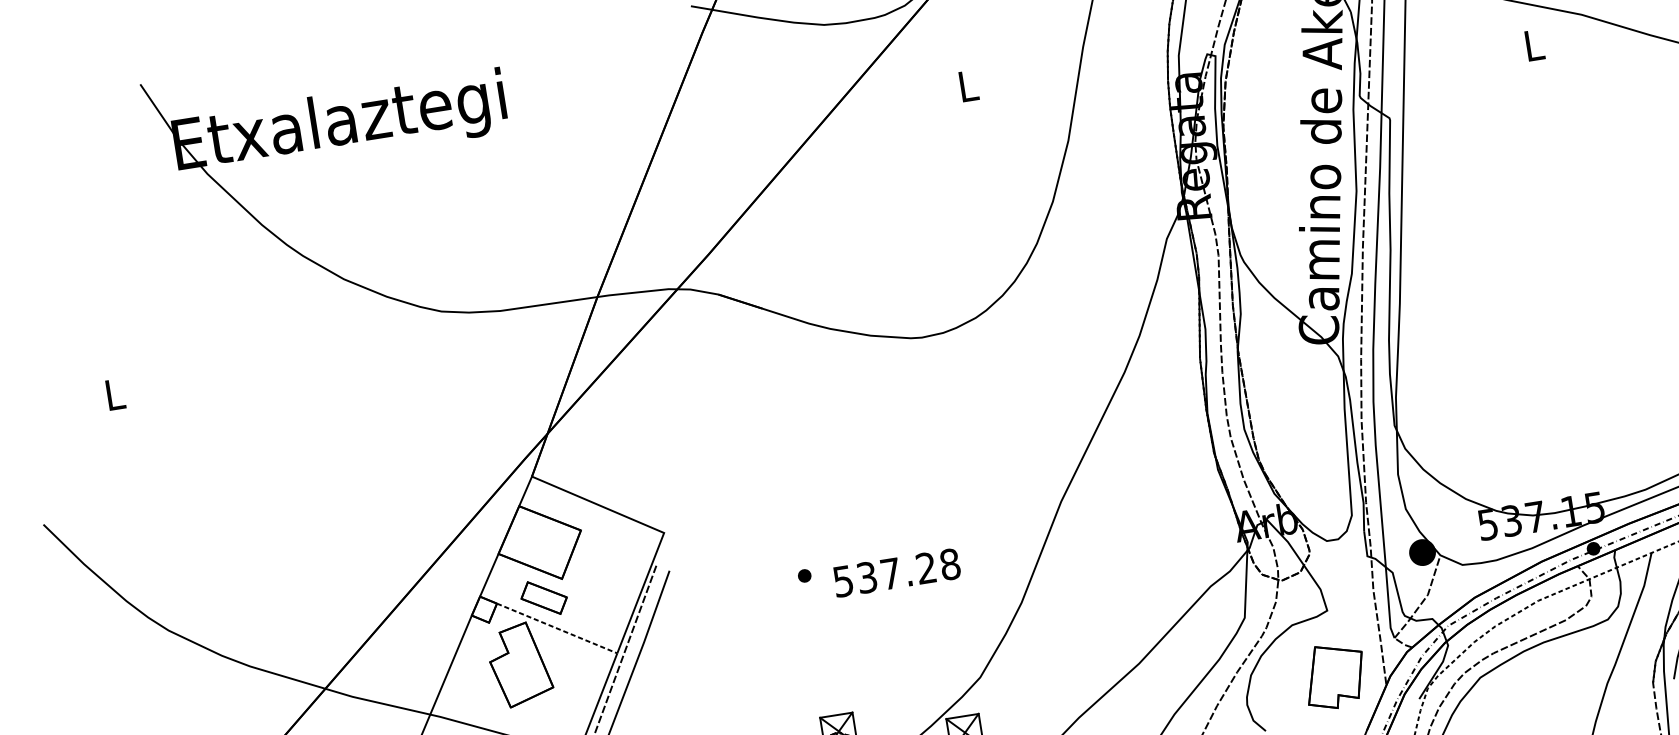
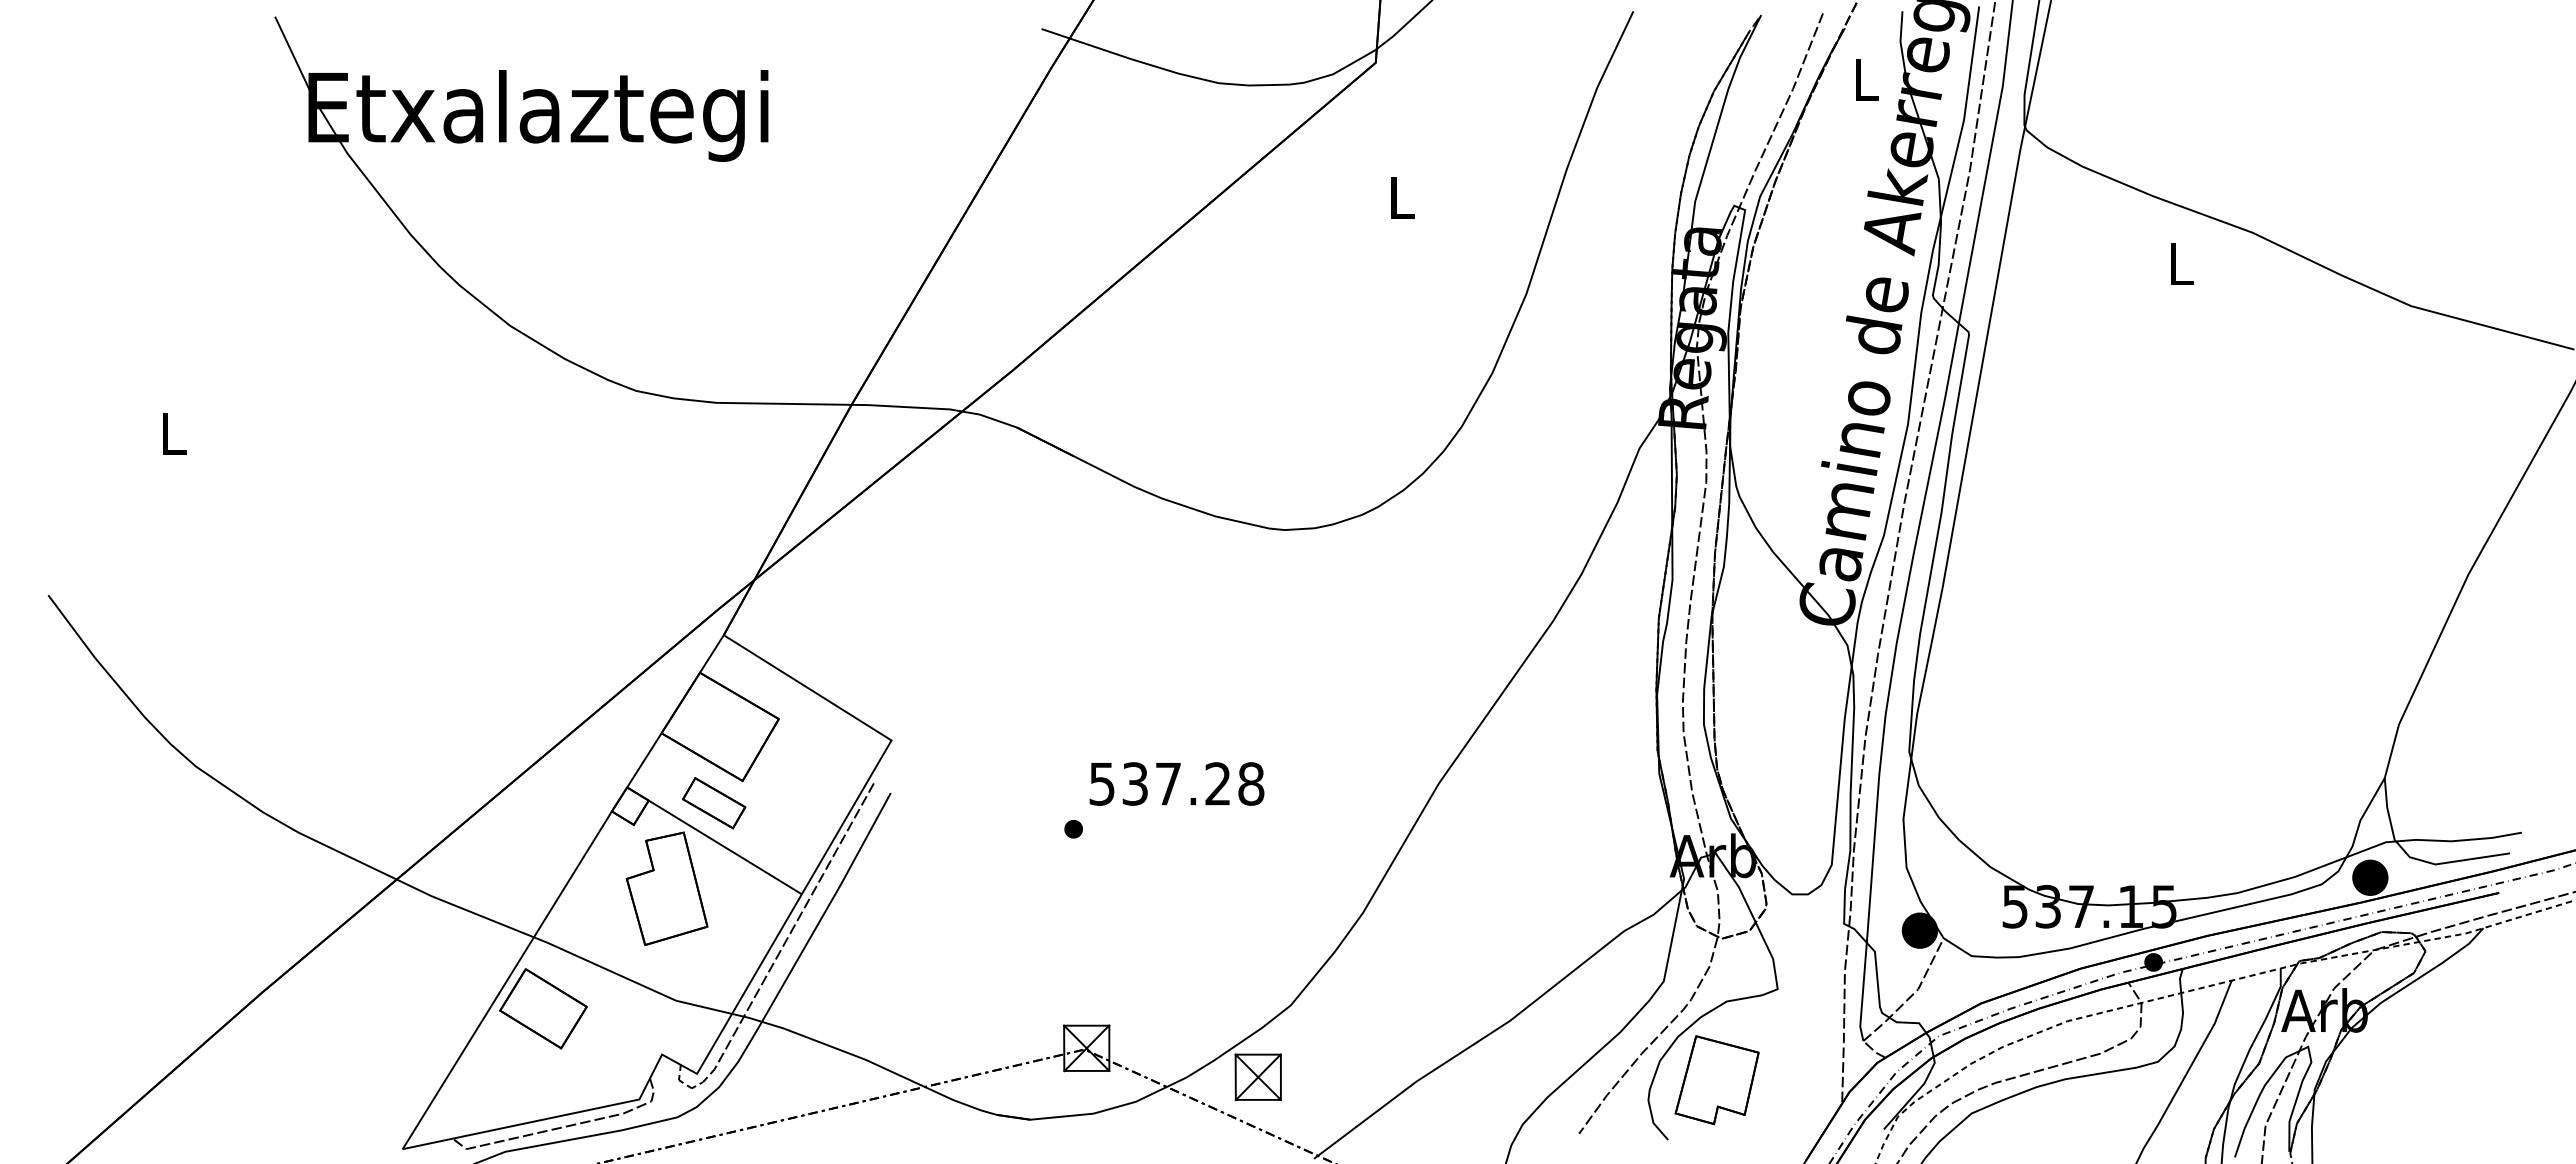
text: (896, 572) -> (1176, 783), moved
line: (557, 628) -> (725, 847), dashed -> solid
part: (1334, 676) -> (1716, 1080), moved

